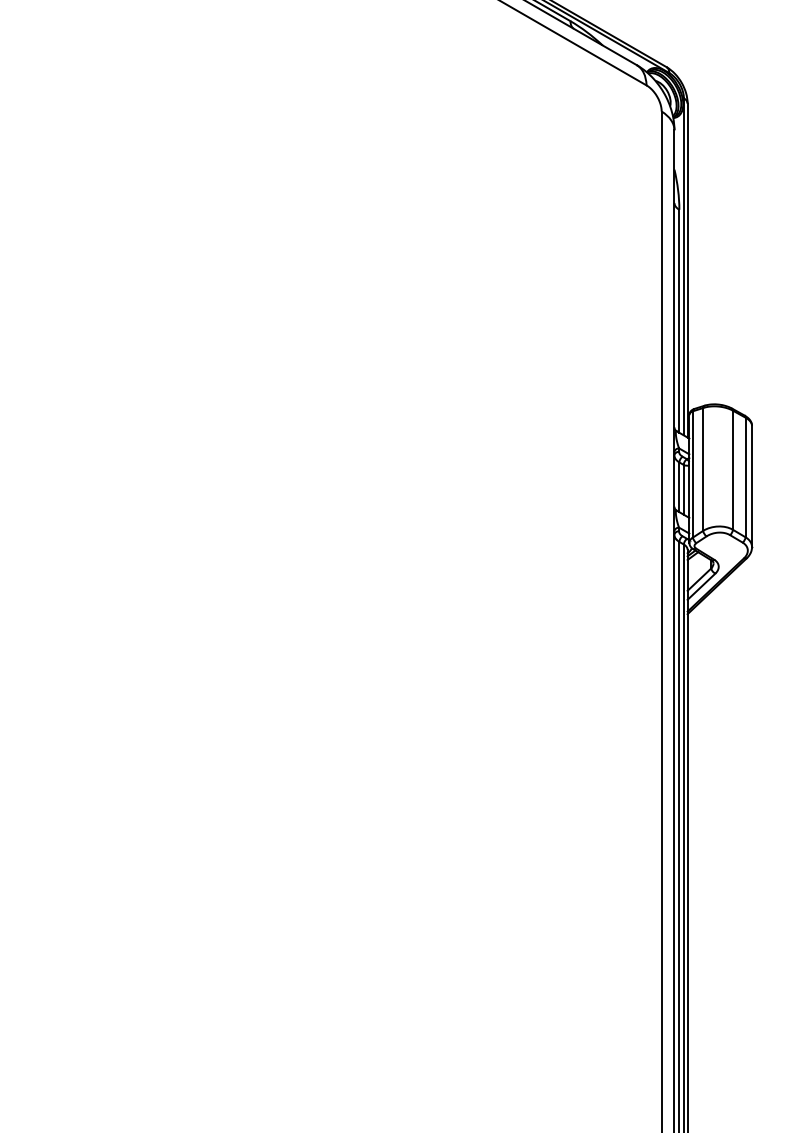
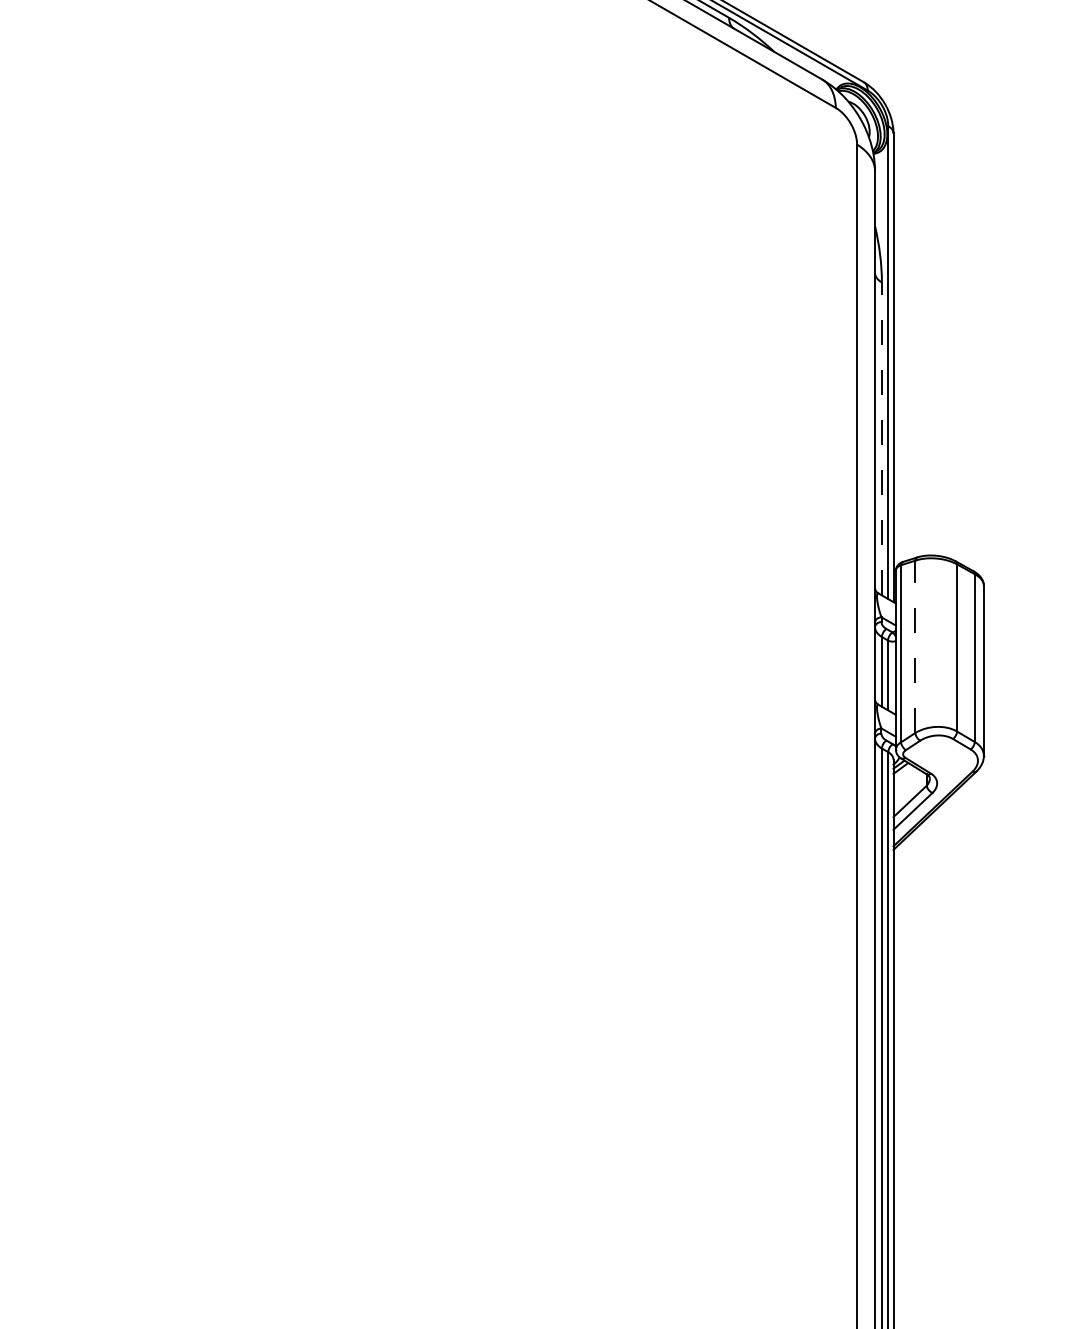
line: (679, 321) -> (882, 439), solid -> dashed
line: (703, 469) -> (915, 646), solid -> dashed

